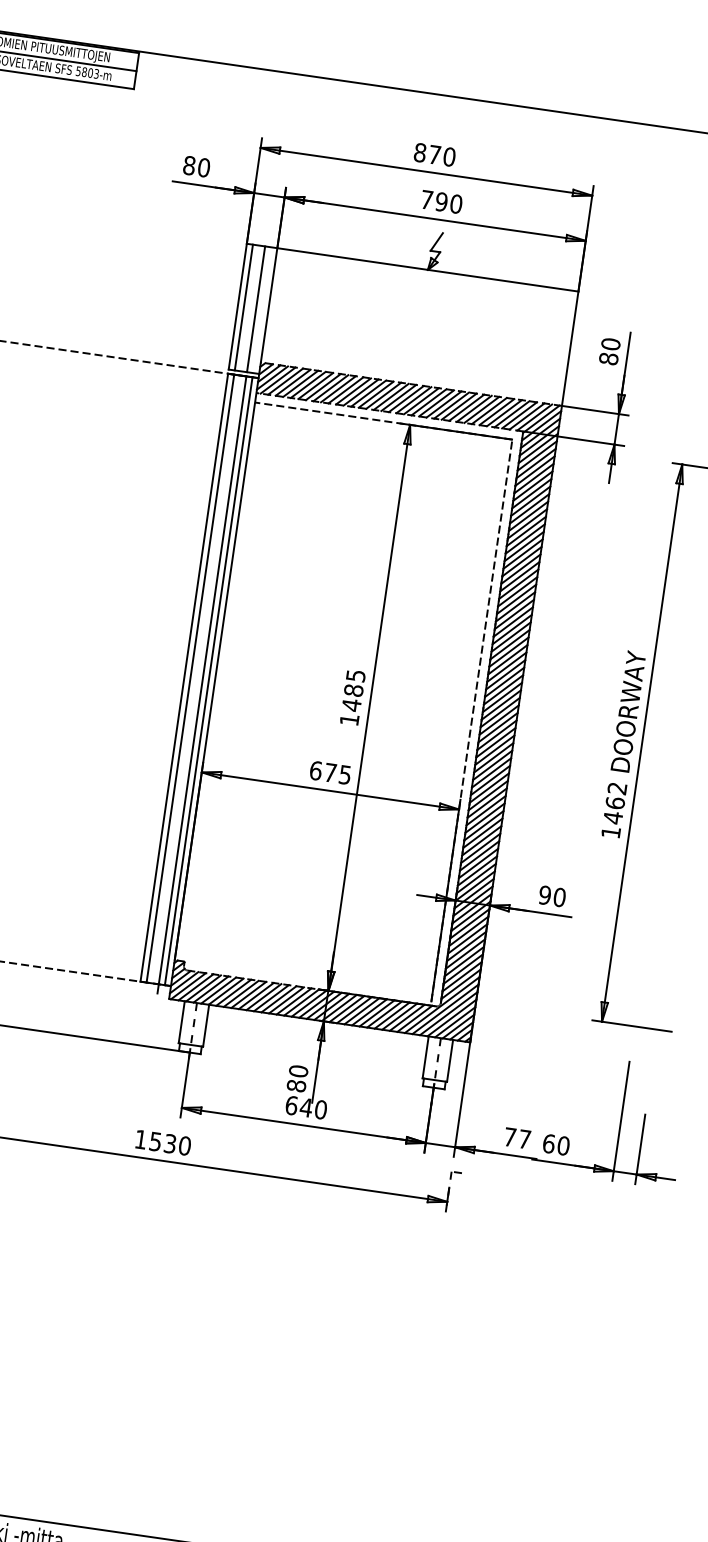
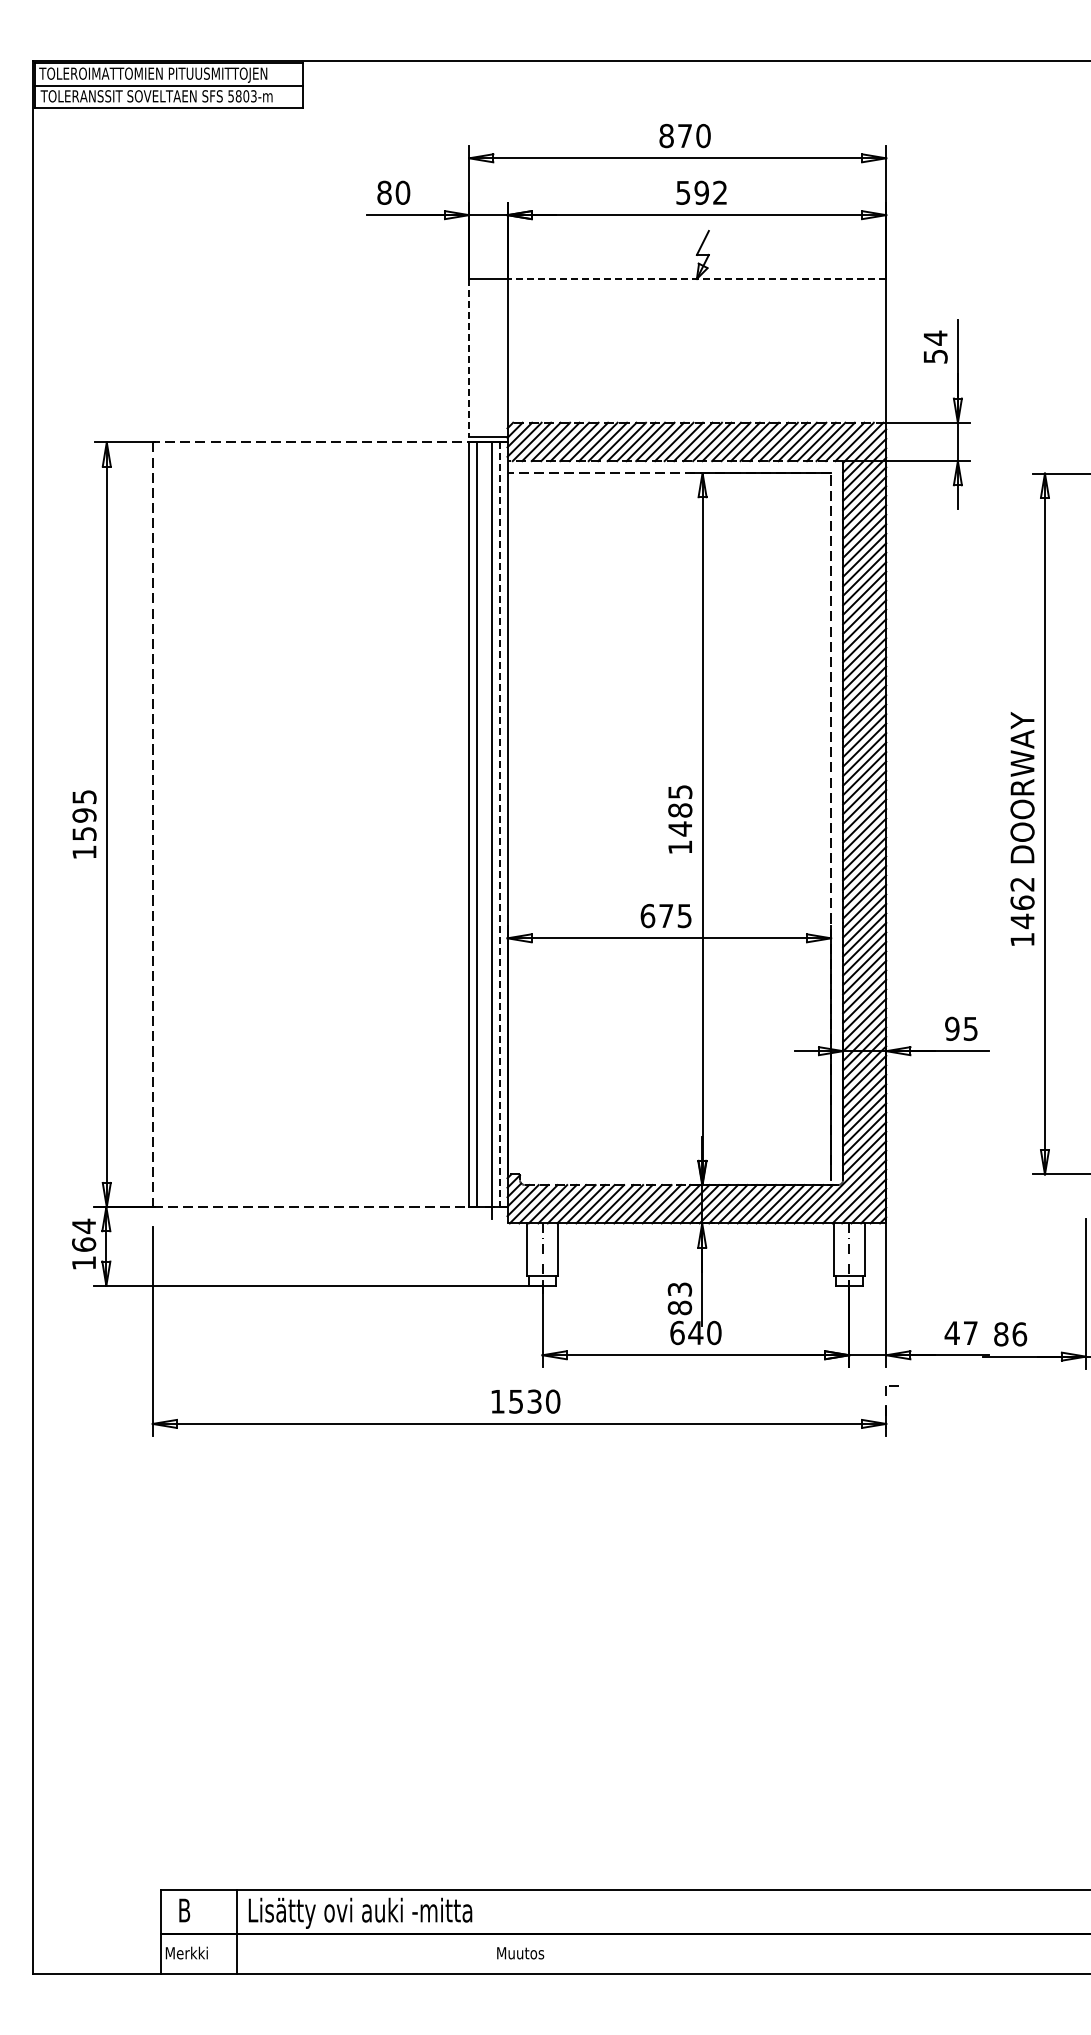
text: (441, 201) -> (701, 192), 790 -> 592
line: (427, 269) -> (696, 278), solid -> dashed
line: (238, 307) -> (469, 358), solid -> dashed
line: (243, 307) -> (476, 357), removed
line: (256, 308) -> (492, 357), removed
text: (609, 350) -> (935, 346), 80 -> 54
line: (208, 681) -> (499, 825), solid -> dashed
text: (559, 897) -> (970, 1028), 90 -> 95
text: (298, 1071) -> (679, 1289), 80 -> 83
text: (509, 1136) -> (951, 1332), 77 -> 47
text: (556, 1144) -> (1010, 1334), 60 -> 86

